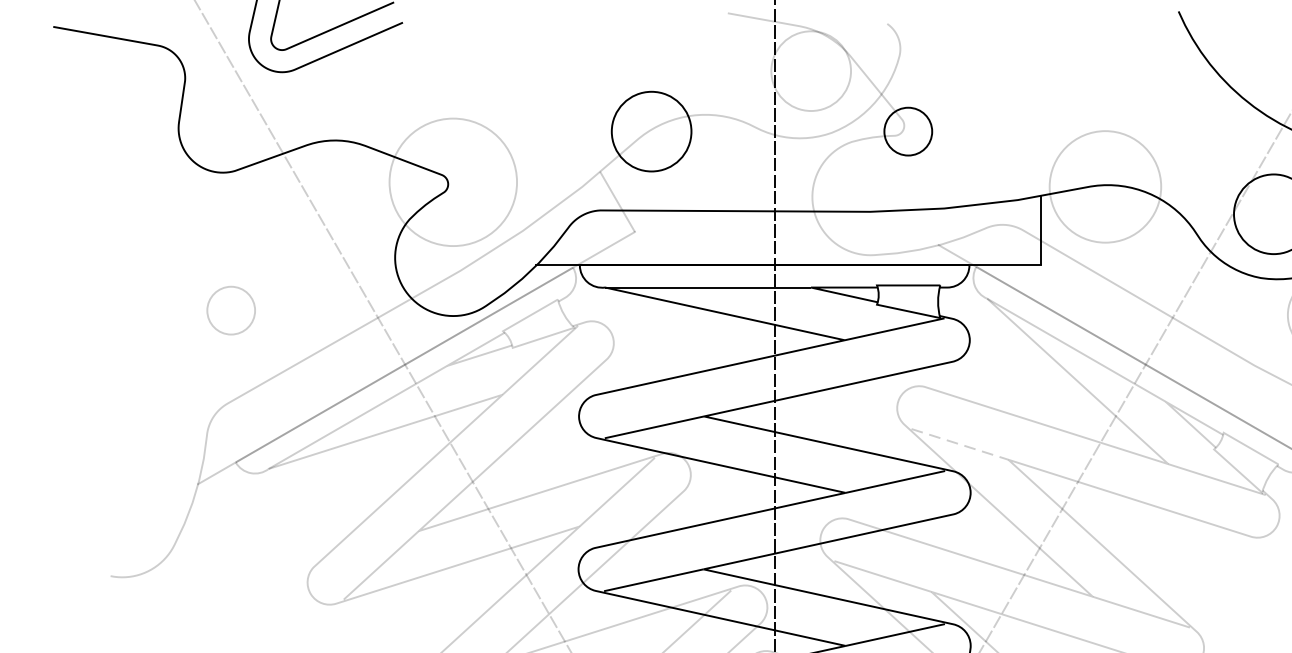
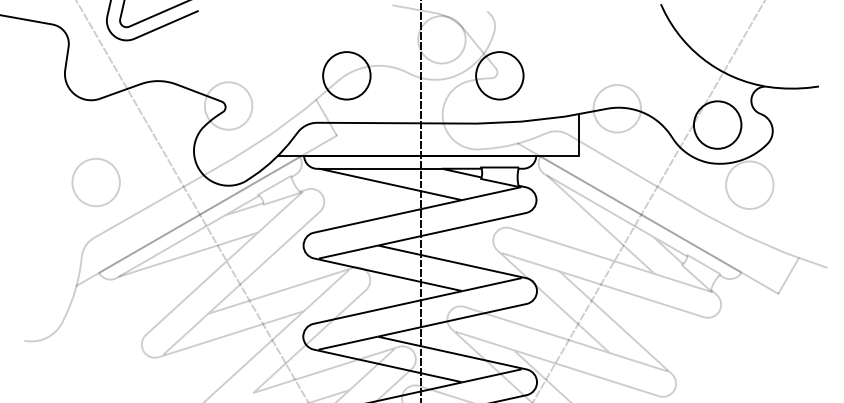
circle: (907, 131) -> (499, 75), size x1.67
circle: (453, 181) -> (228, 105), size x0.62
circle: (1105, 186) -> (617, 108), size x0.71
circle: (231, 310) -> (96, 182), size x1.67
line: (961, 444) -> (531, 262), dashed -> solid

